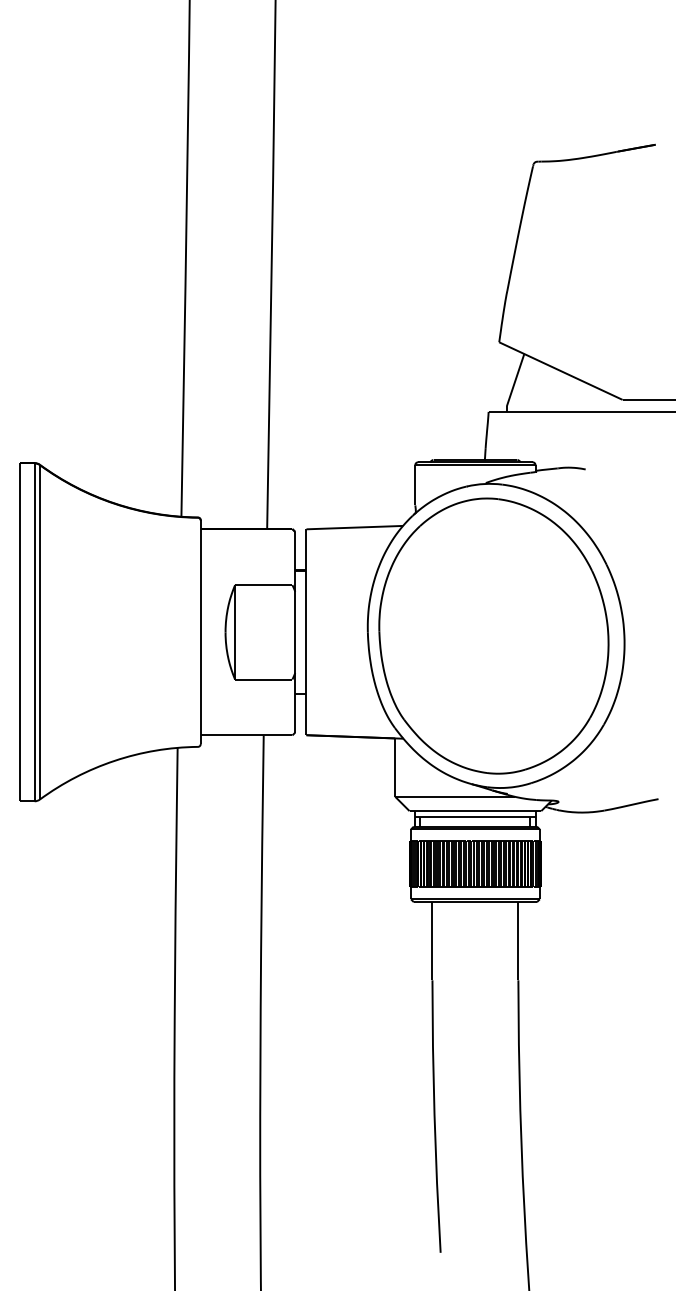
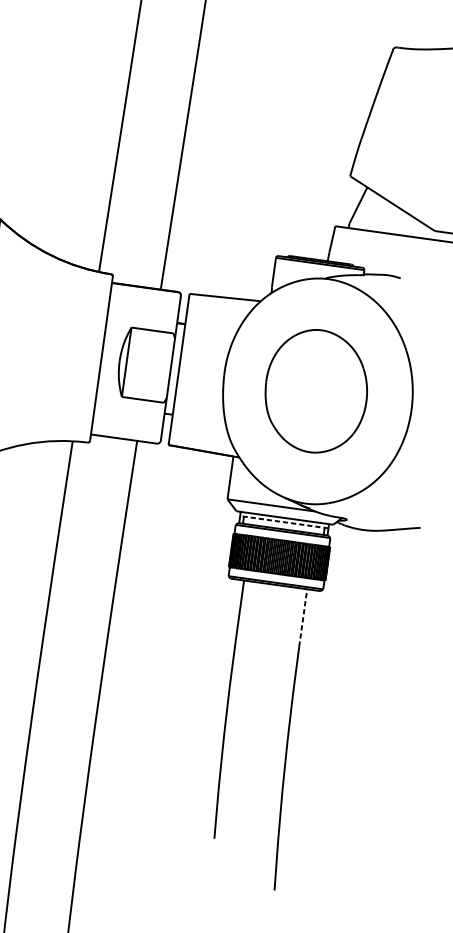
part: (493, 635) -> (316, 390), size x0.6
line: (474, 816) -> (283, 521), solid -> dashed
line: (518, 940) -> (303, 617), solid -> dashed

